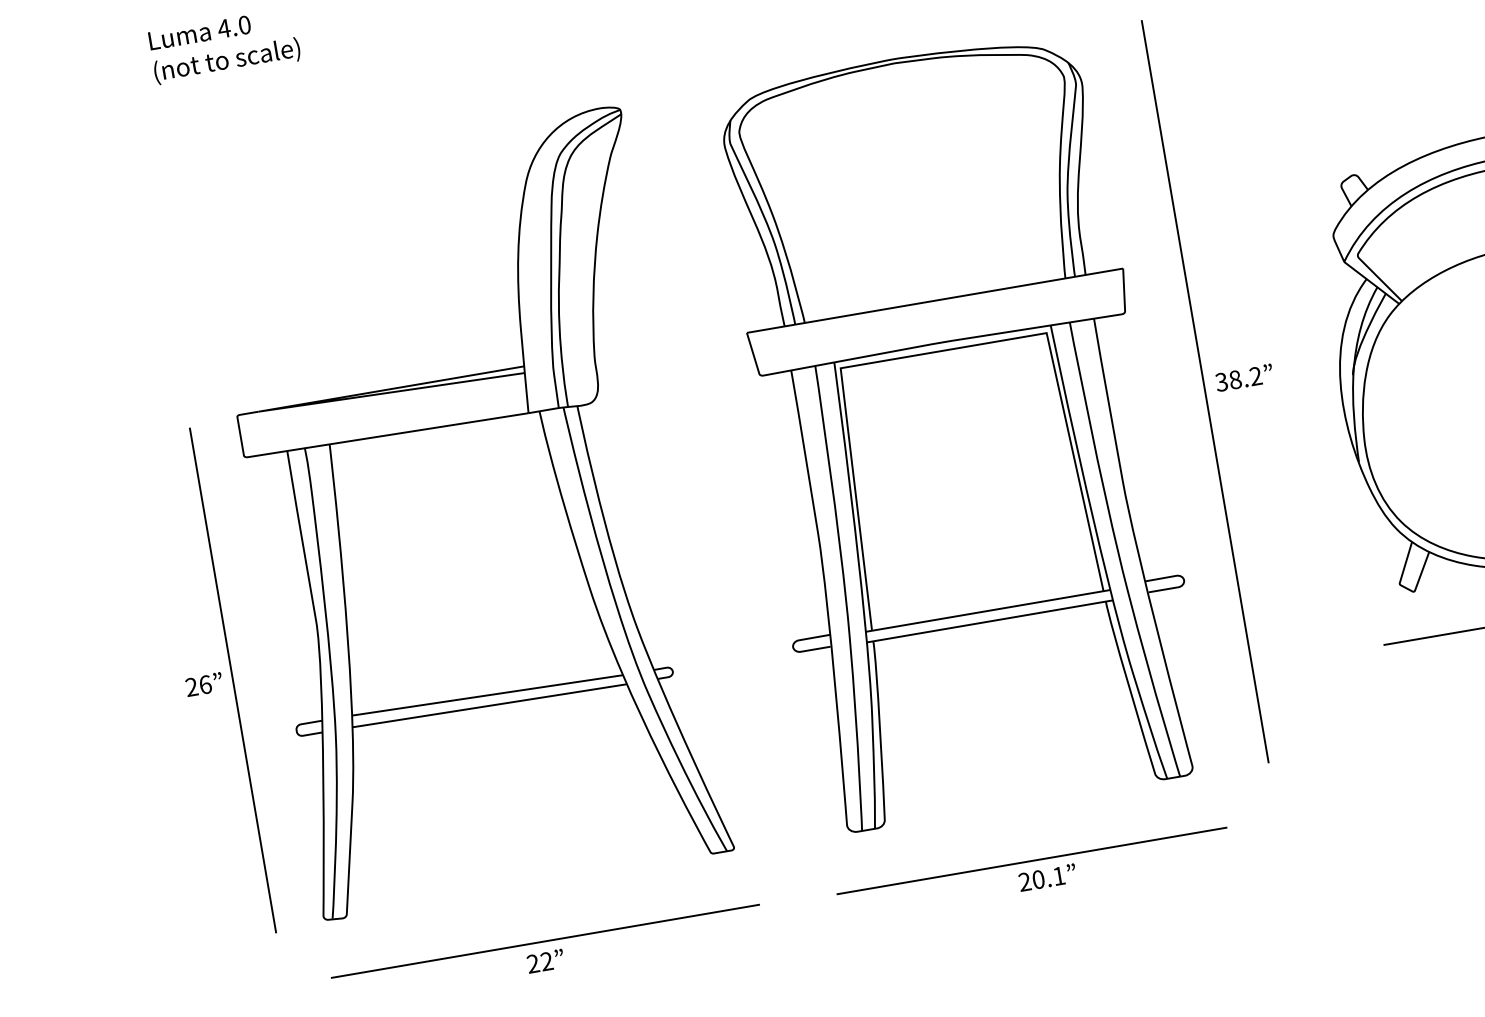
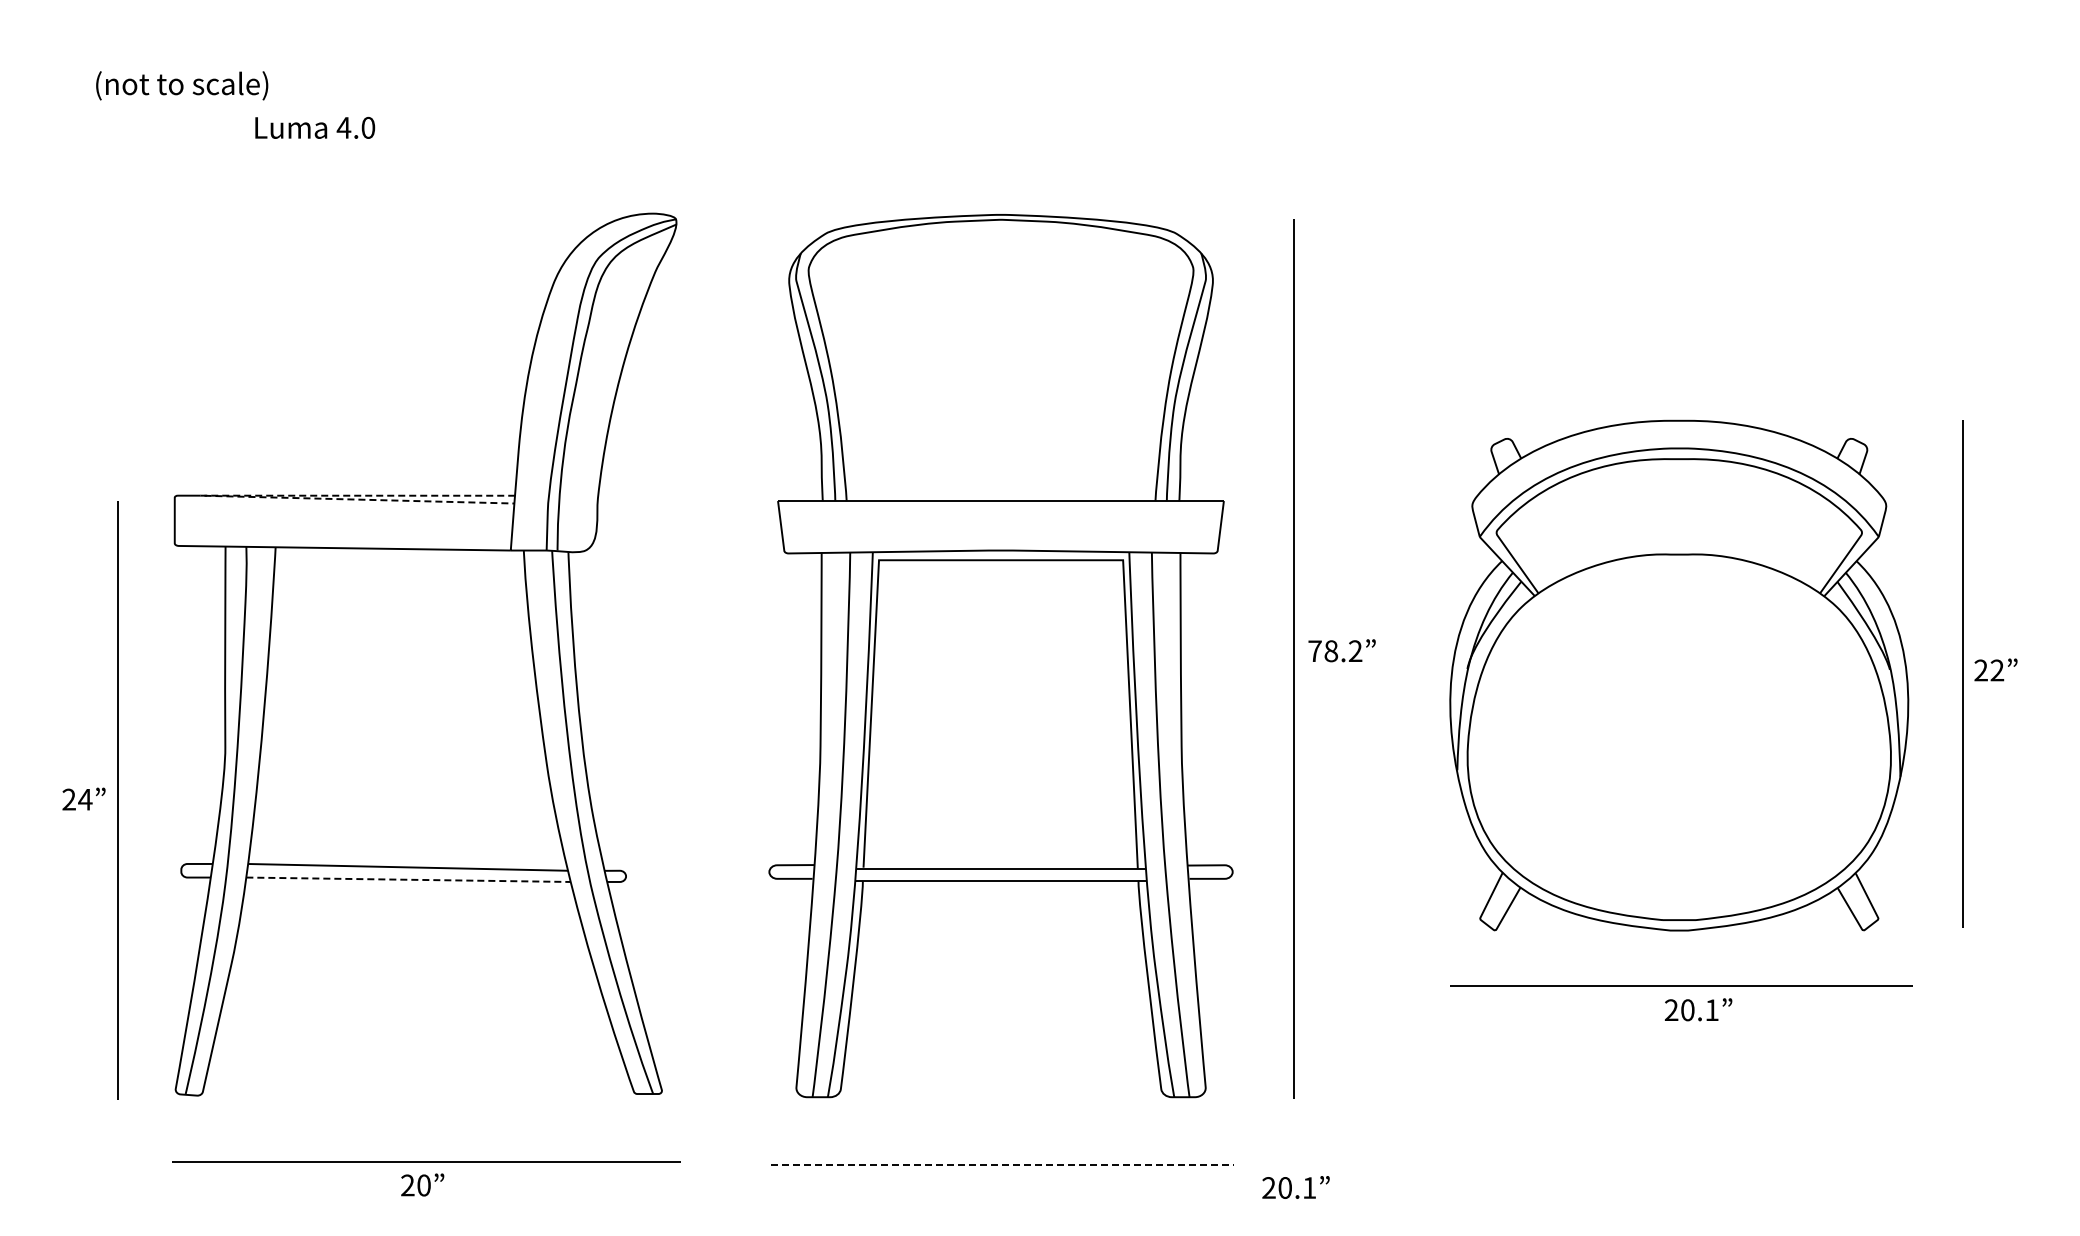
text: (200, 32) -> (315, 127), moved
text: (227, 60) -> (182, 85), moved
text: (1221, 382) -> (1314, 651), 38.2 -> 78.2
line: (258, 411) -> (200, 495), solid -> dashed
text: (205, 684) -> (85, 799), 26 -> 24
line: (490, 705) -> (409, 879), solid -> dashed
line: (1032, 861) -> (1002, 1165), solid -> dashed
text: (1047, 877) -> (1295, 1187), moved
text: (546, 961) -> (423, 1185), 22 -> 20

